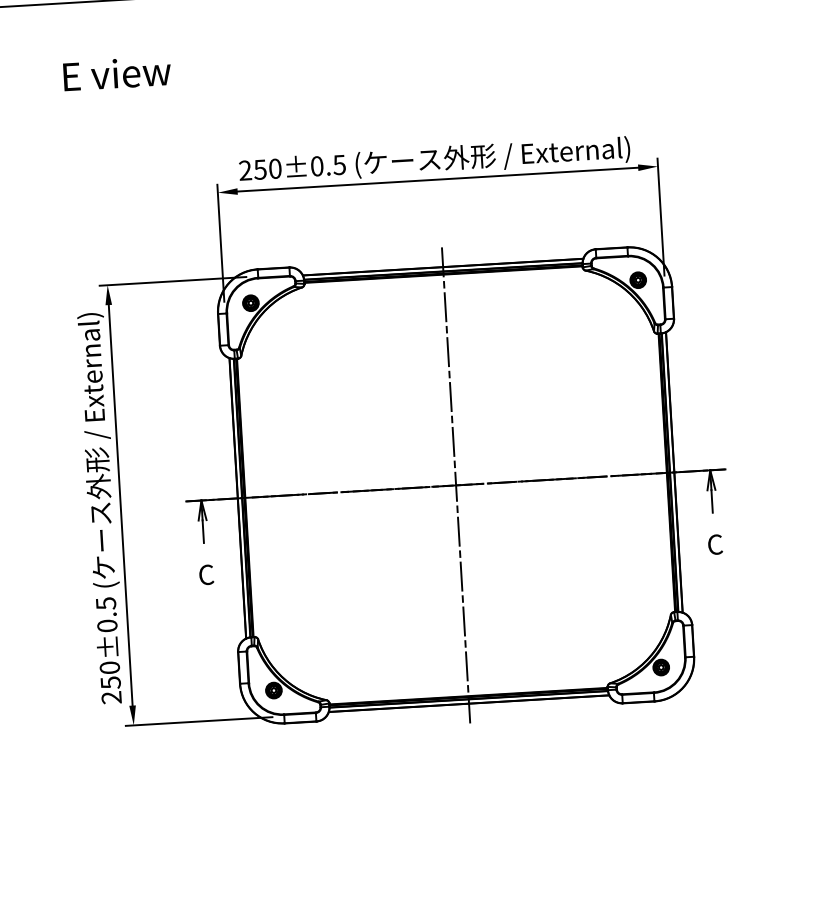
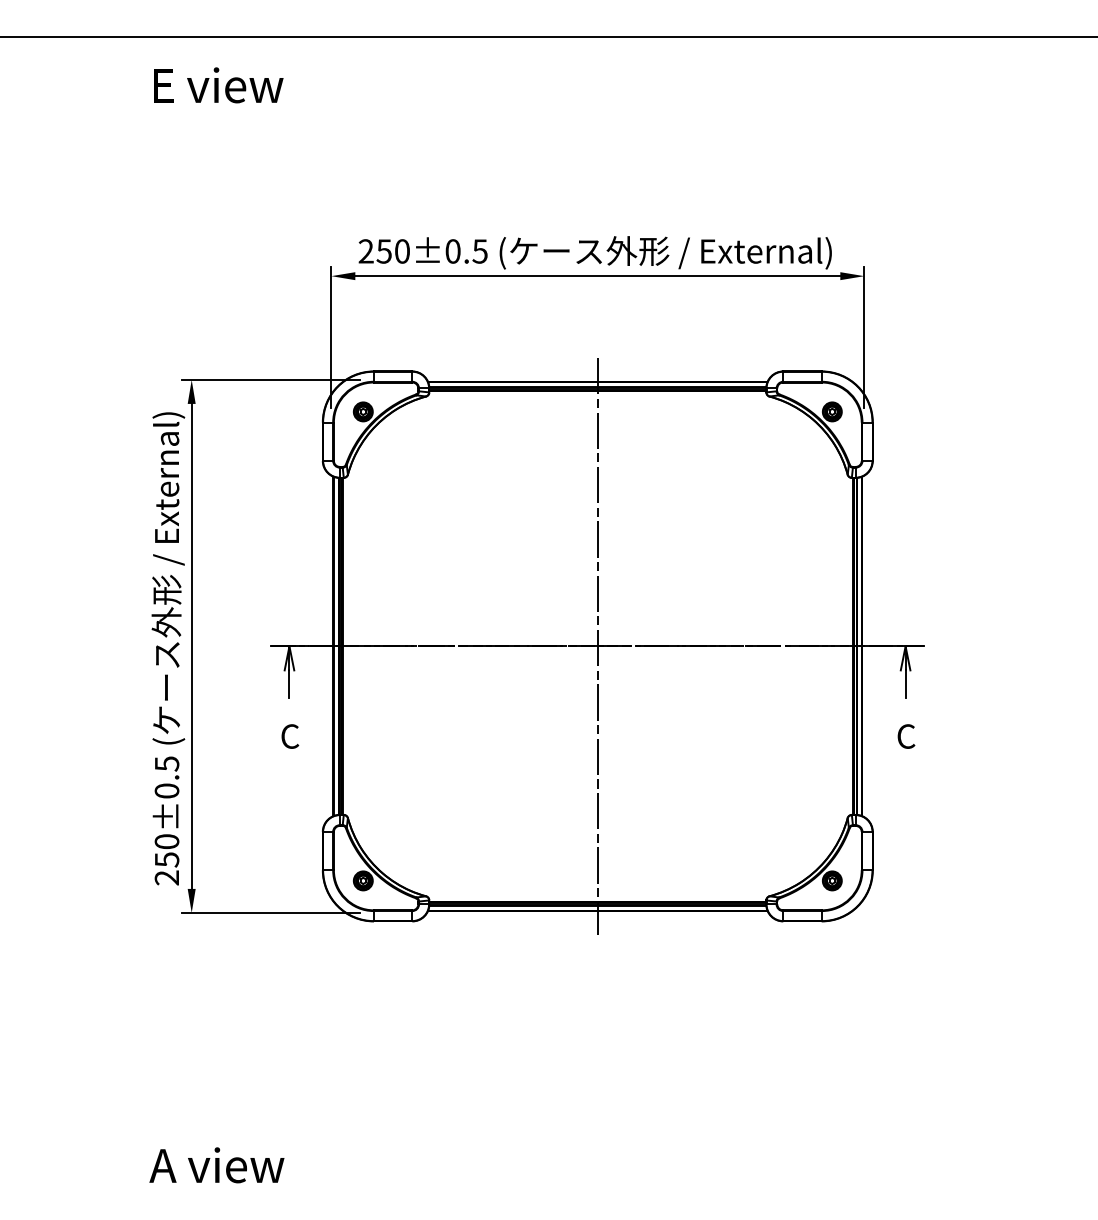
text: (117, 73) -> (218, 85), moved

